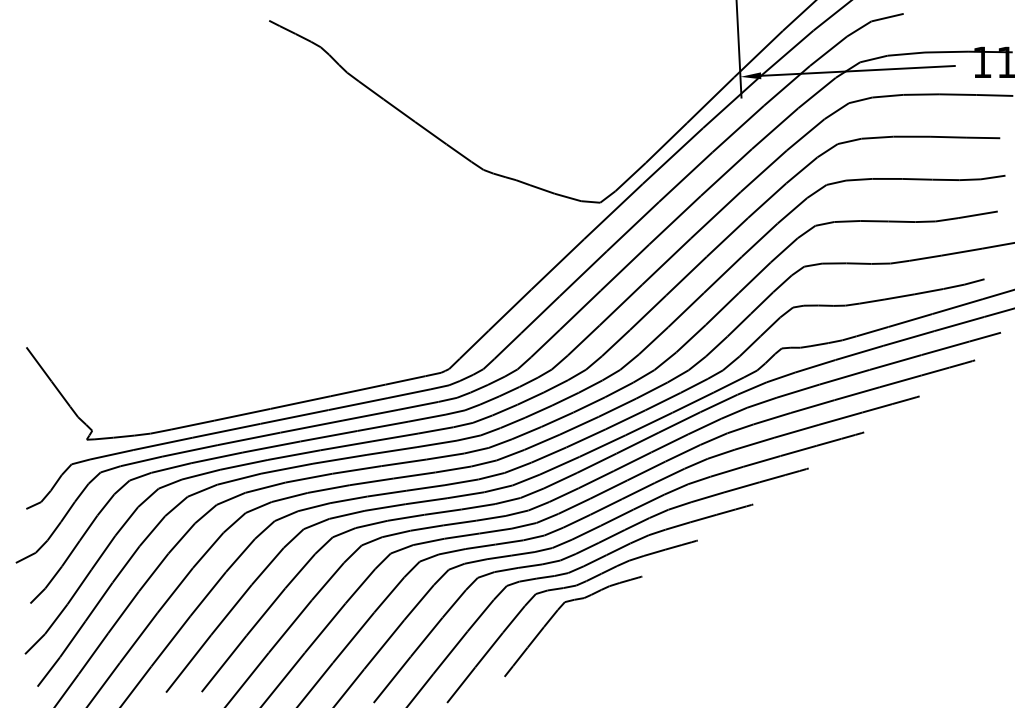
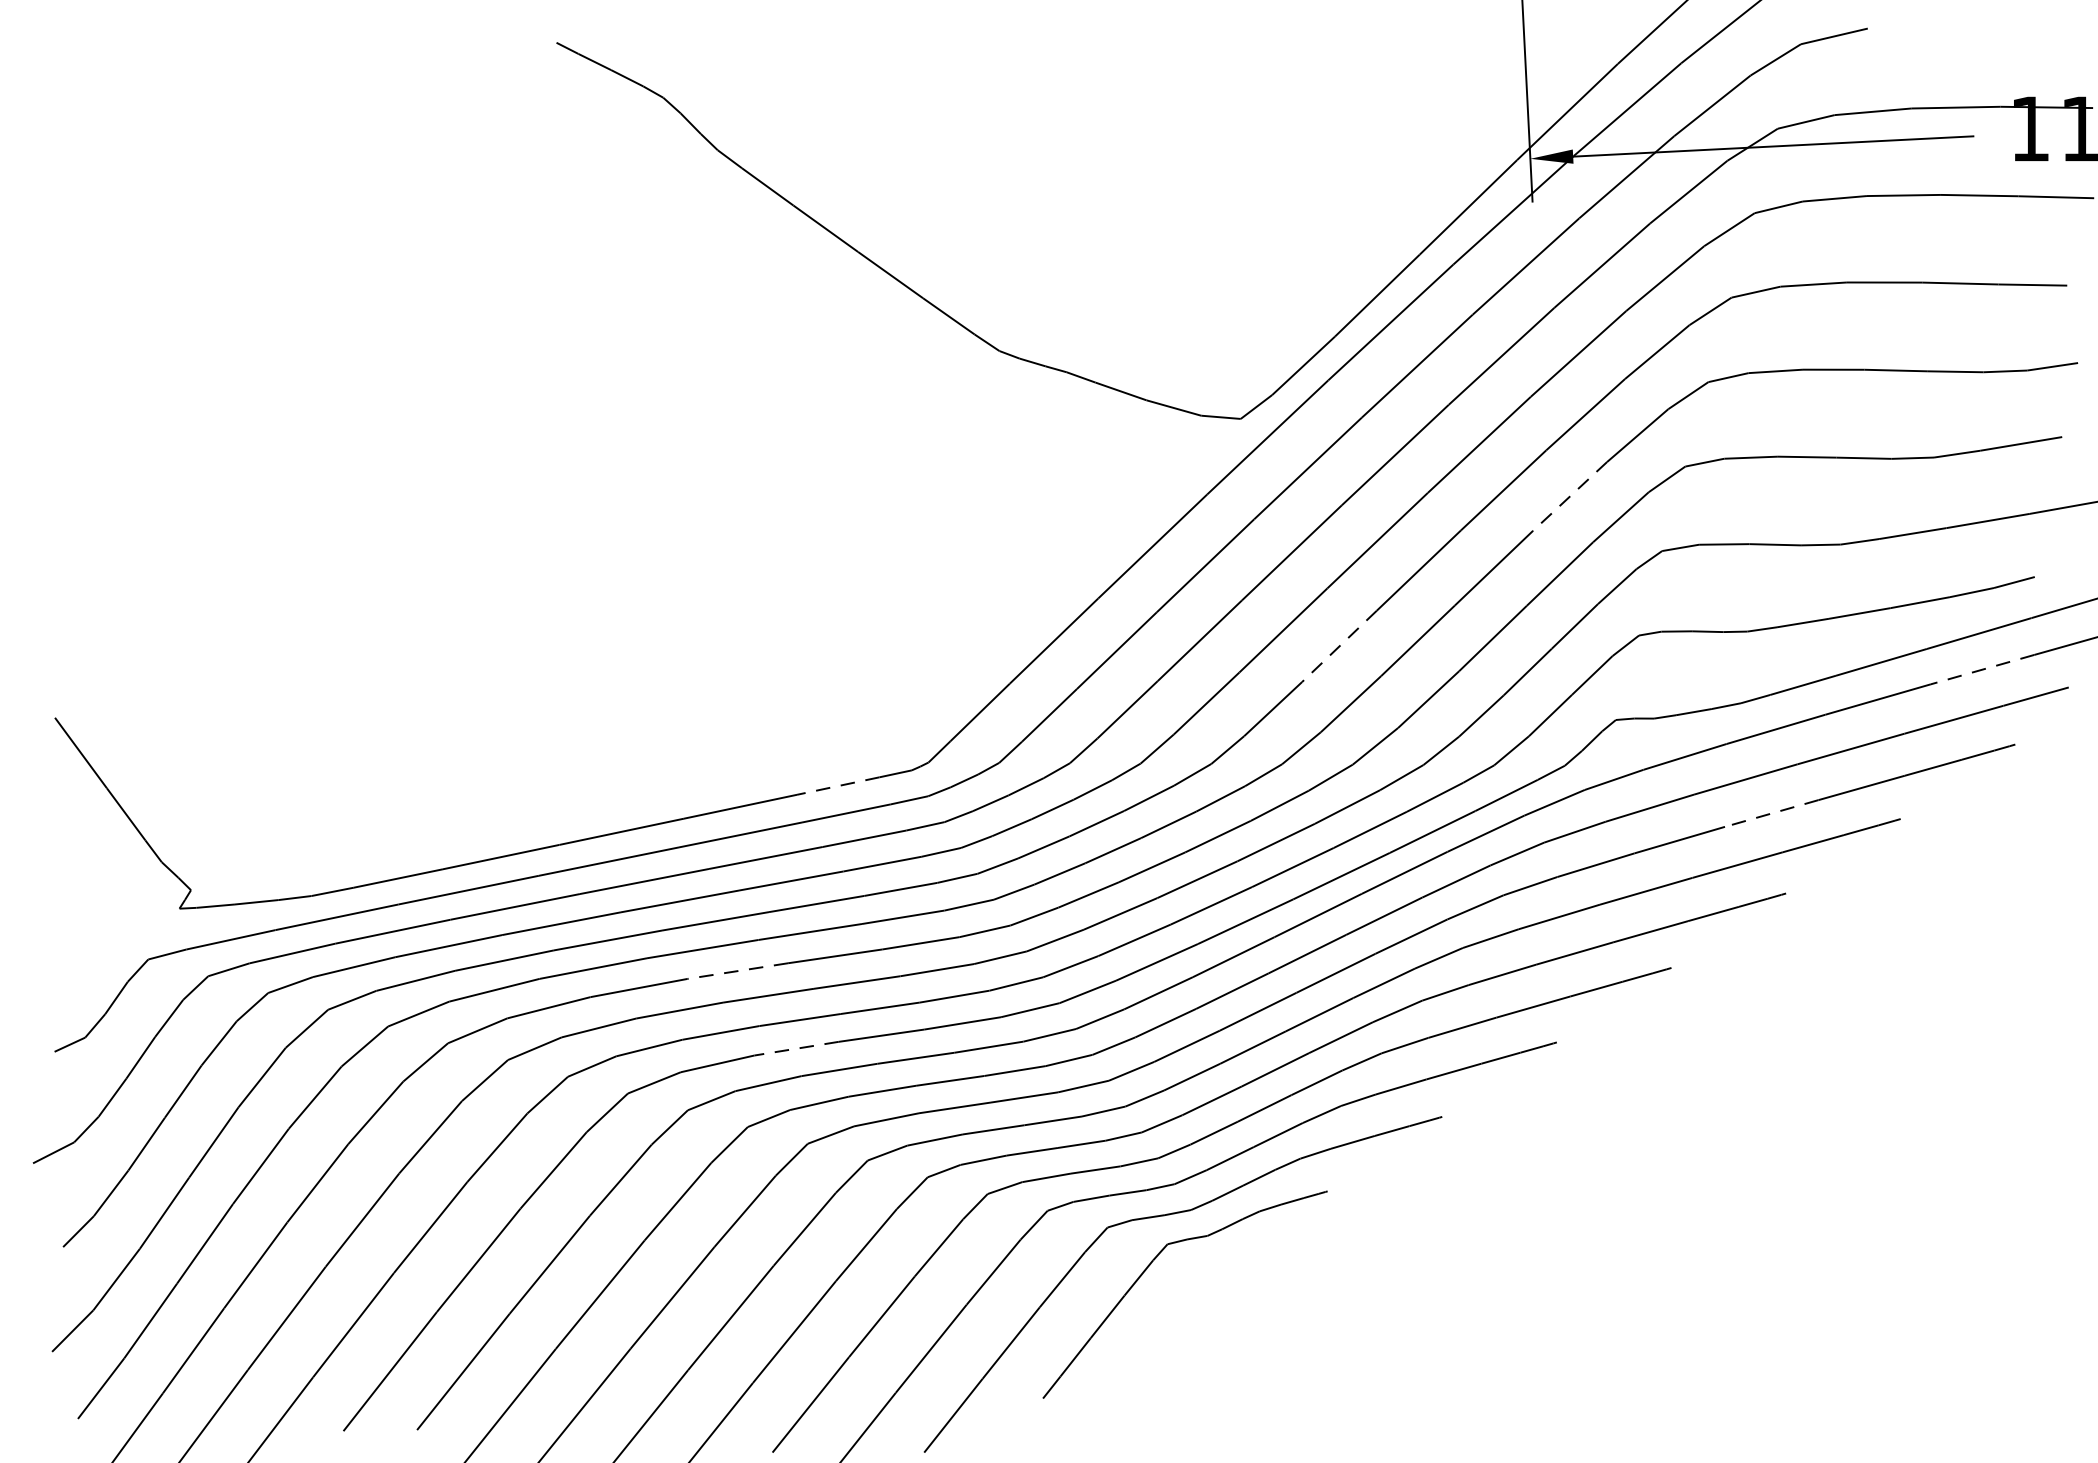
line: (759, 240) -> (1569, 496), solid -> dashed
line: (647, 313) -> (1338, 647), solid -> dashed
line: (958, 324) -> (1980, 670), solid -> dashed
line: (405, 380) -> (838, 786), solid -> dashed
line: (857, 393) -> (1772, 813), solid -> dashed
line: (356, 469) -> (736, 970), solid -> dashed
line: (385, 507) -> (796, 1048), solid -> dashed

